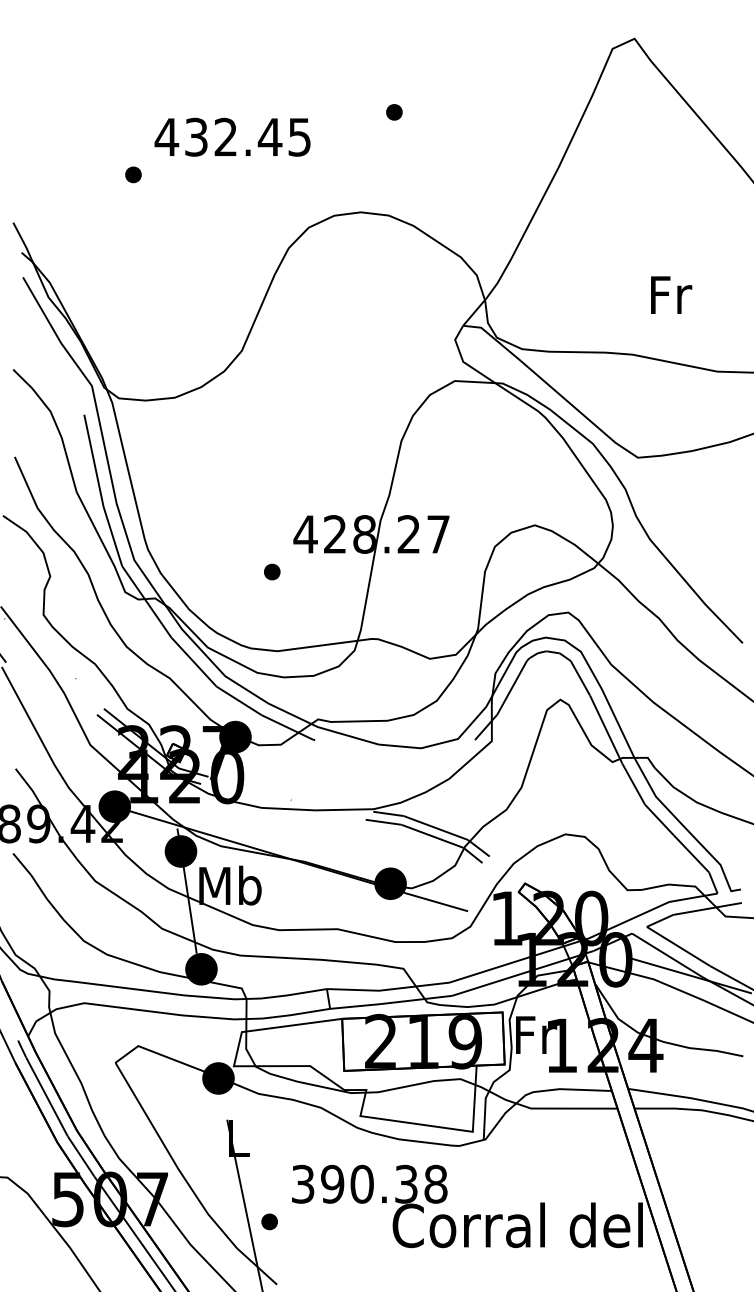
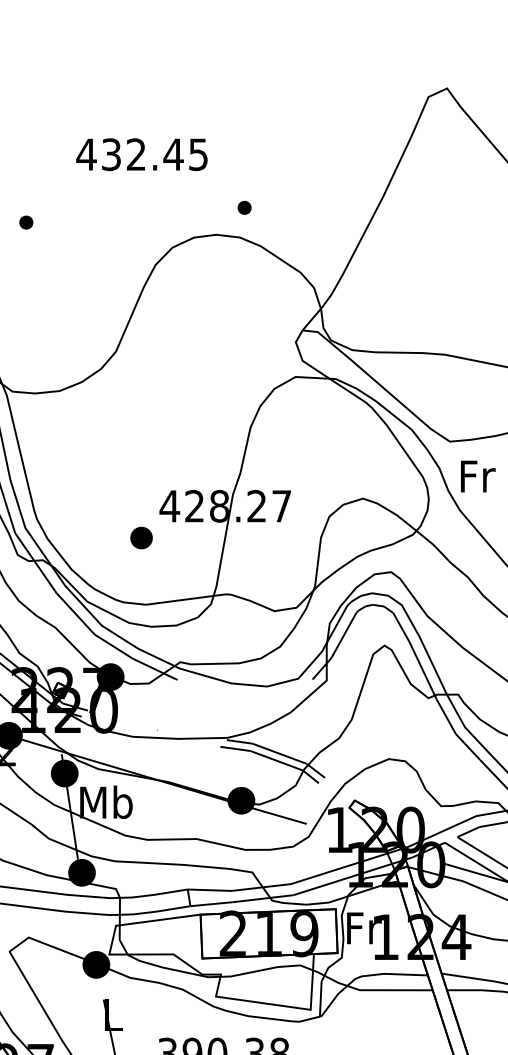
part: (394, 112) -> (244, 207), moved
text: (232, 136) -> (141, 154), moved
part: (133, 174) -> (26, 222), moved
text: (671, 294) -> (478, 476), moved
part: (272, 571) -> (141, 537), size x1.6

